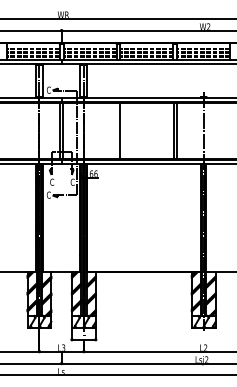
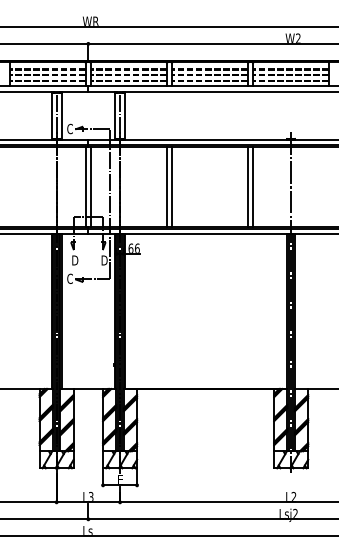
line: (117, 130) -> (167, 186), added
text: (51, 182) -> (74, 260), C -> D
text: (72, 182) -> (104, 260), C -> D

